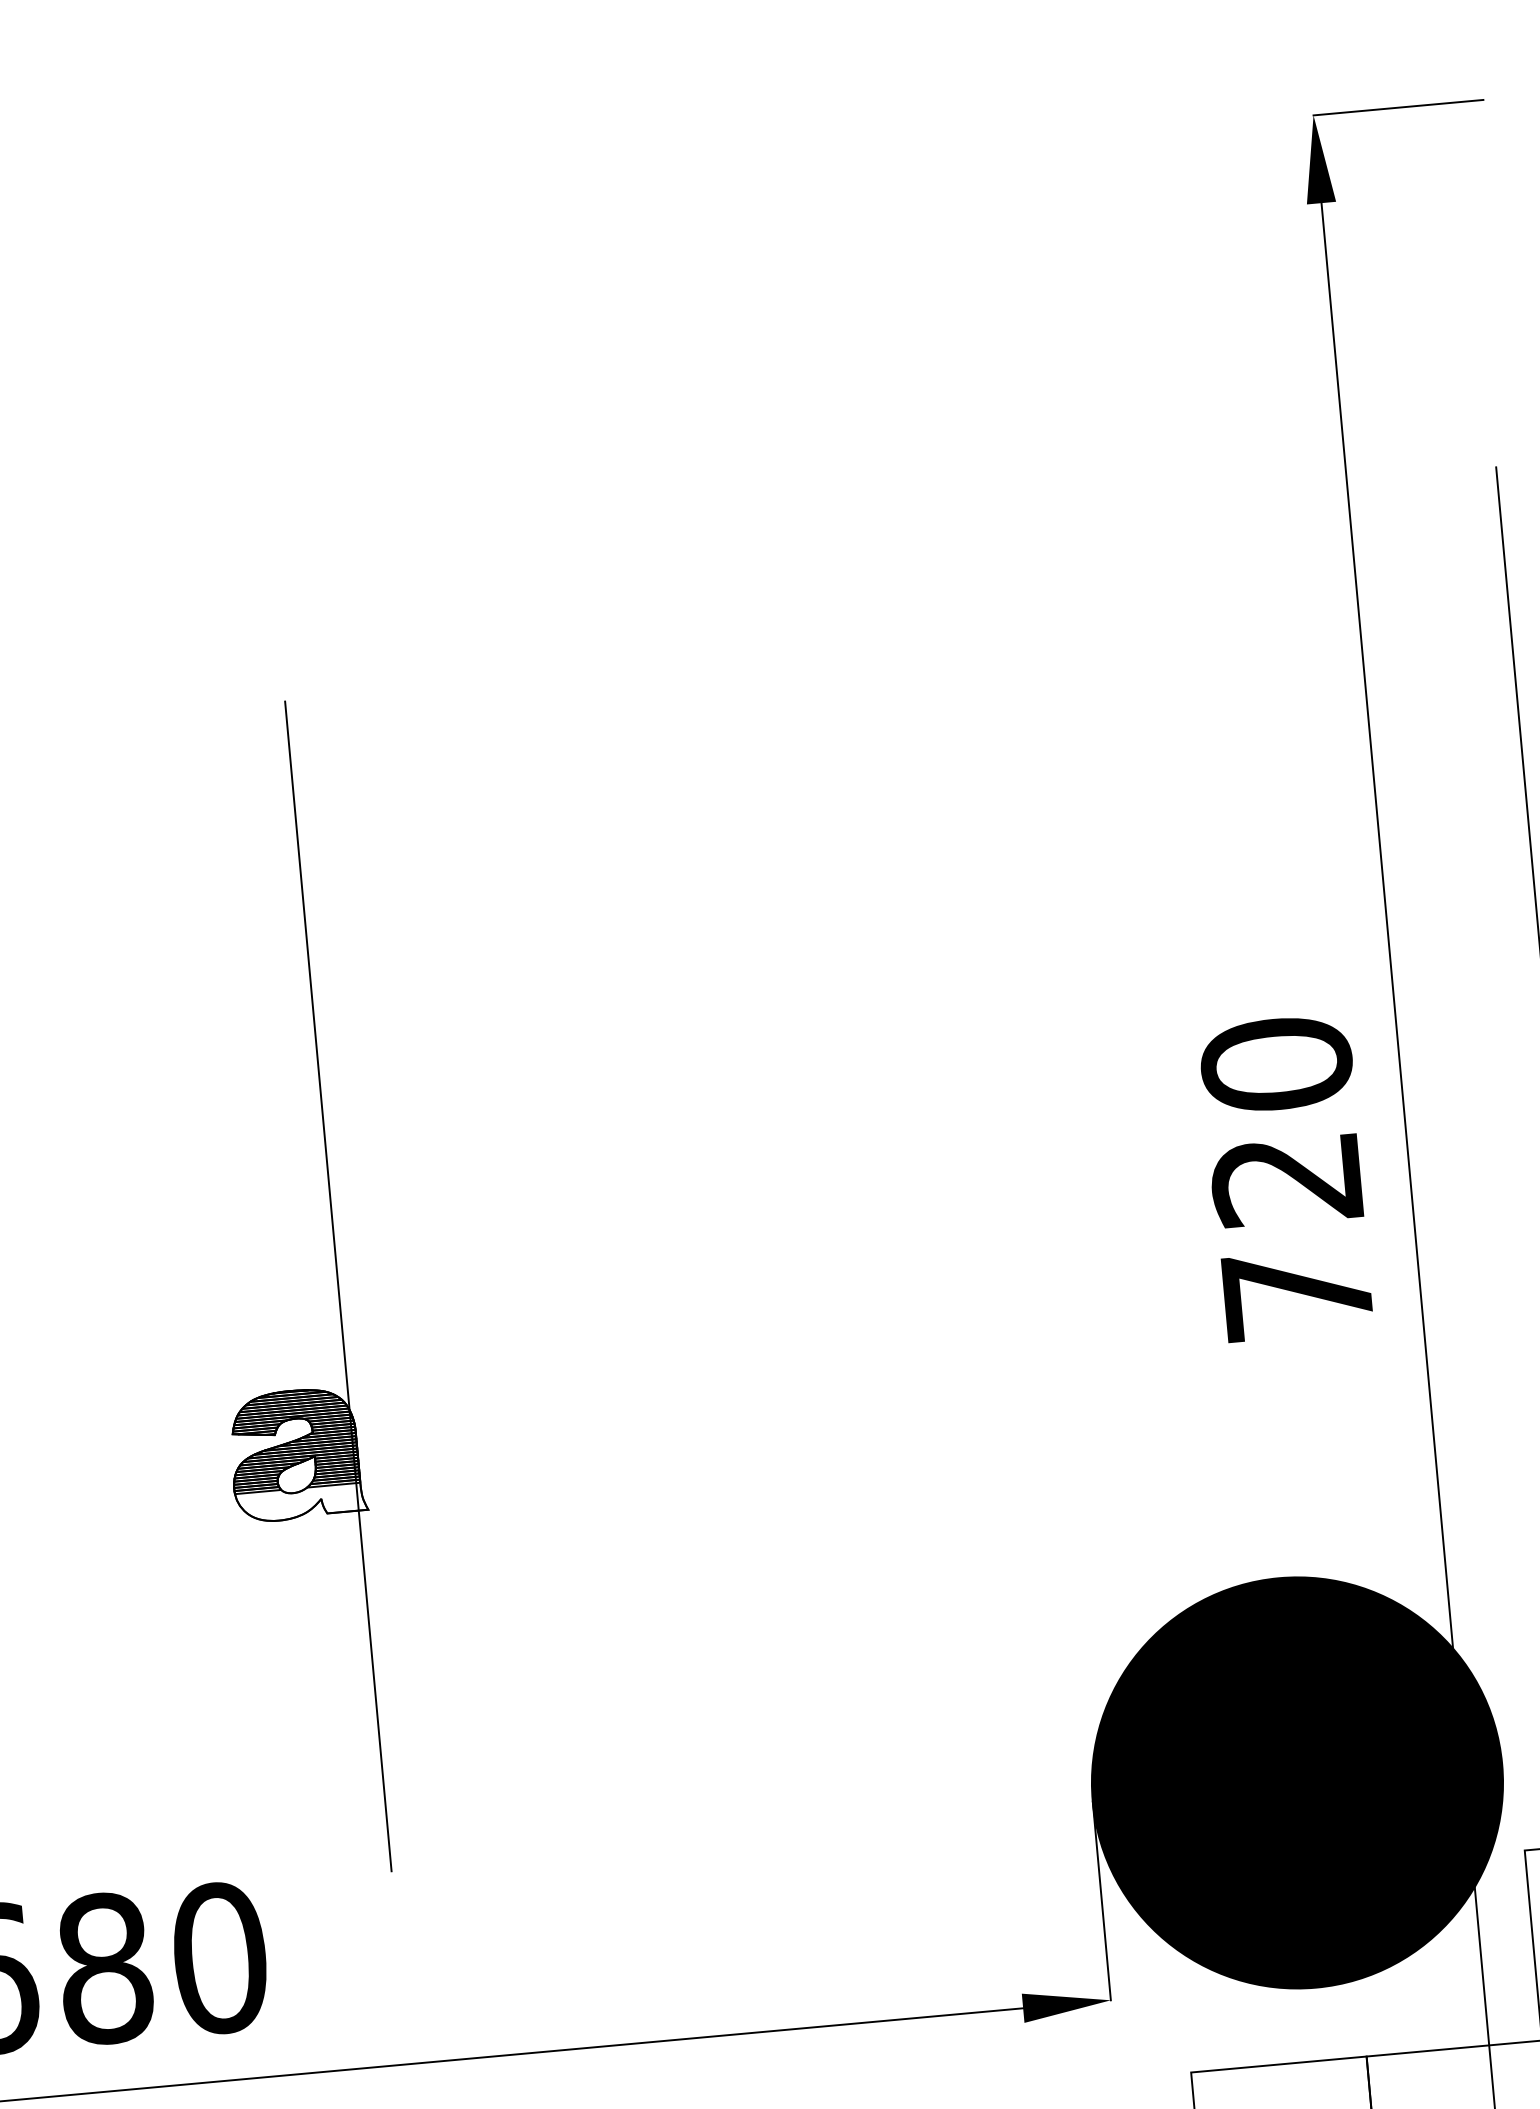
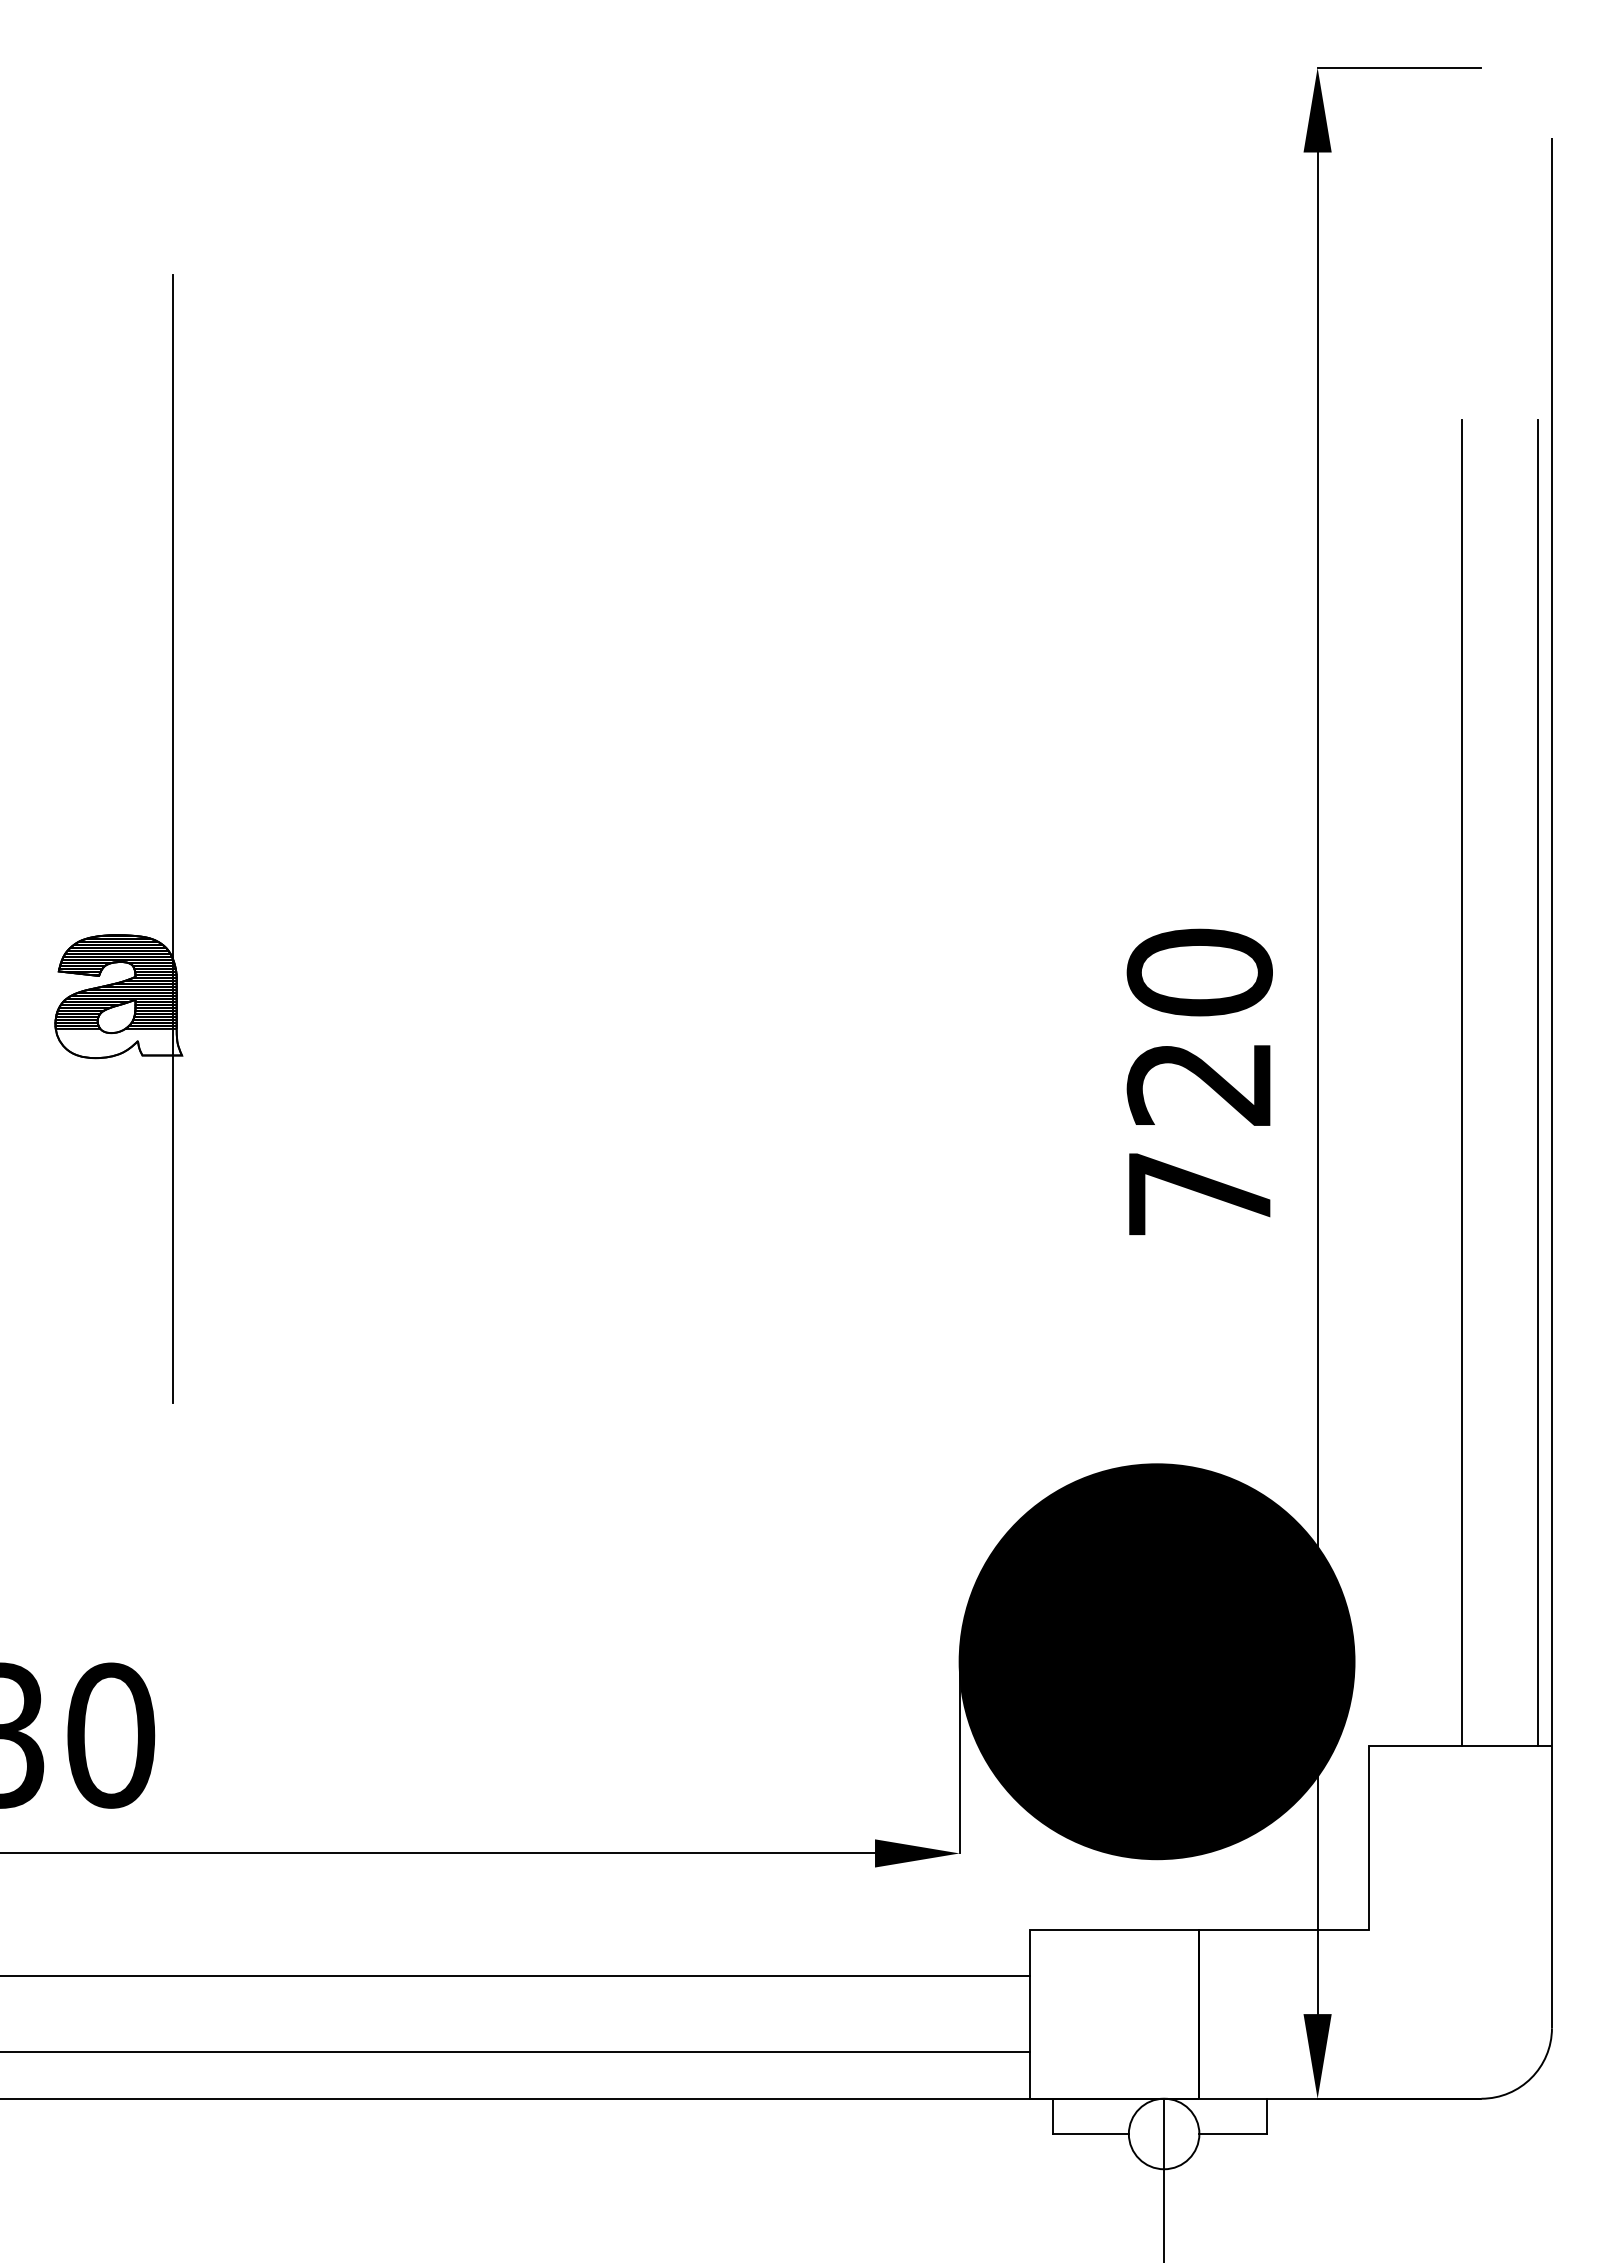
part: (338, 1285) -> (172, 838), moved

